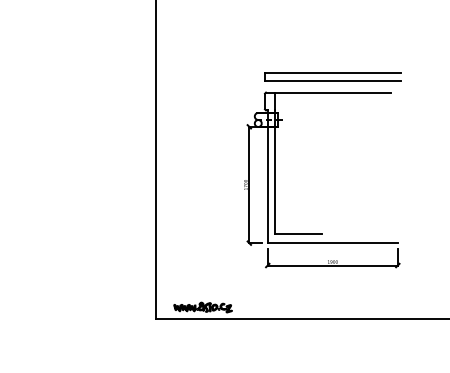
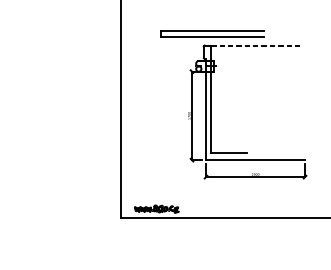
part: (332, 76) -> (211, 33), moved
line: (333, 92) -> (256, 45), solid -> dashed

